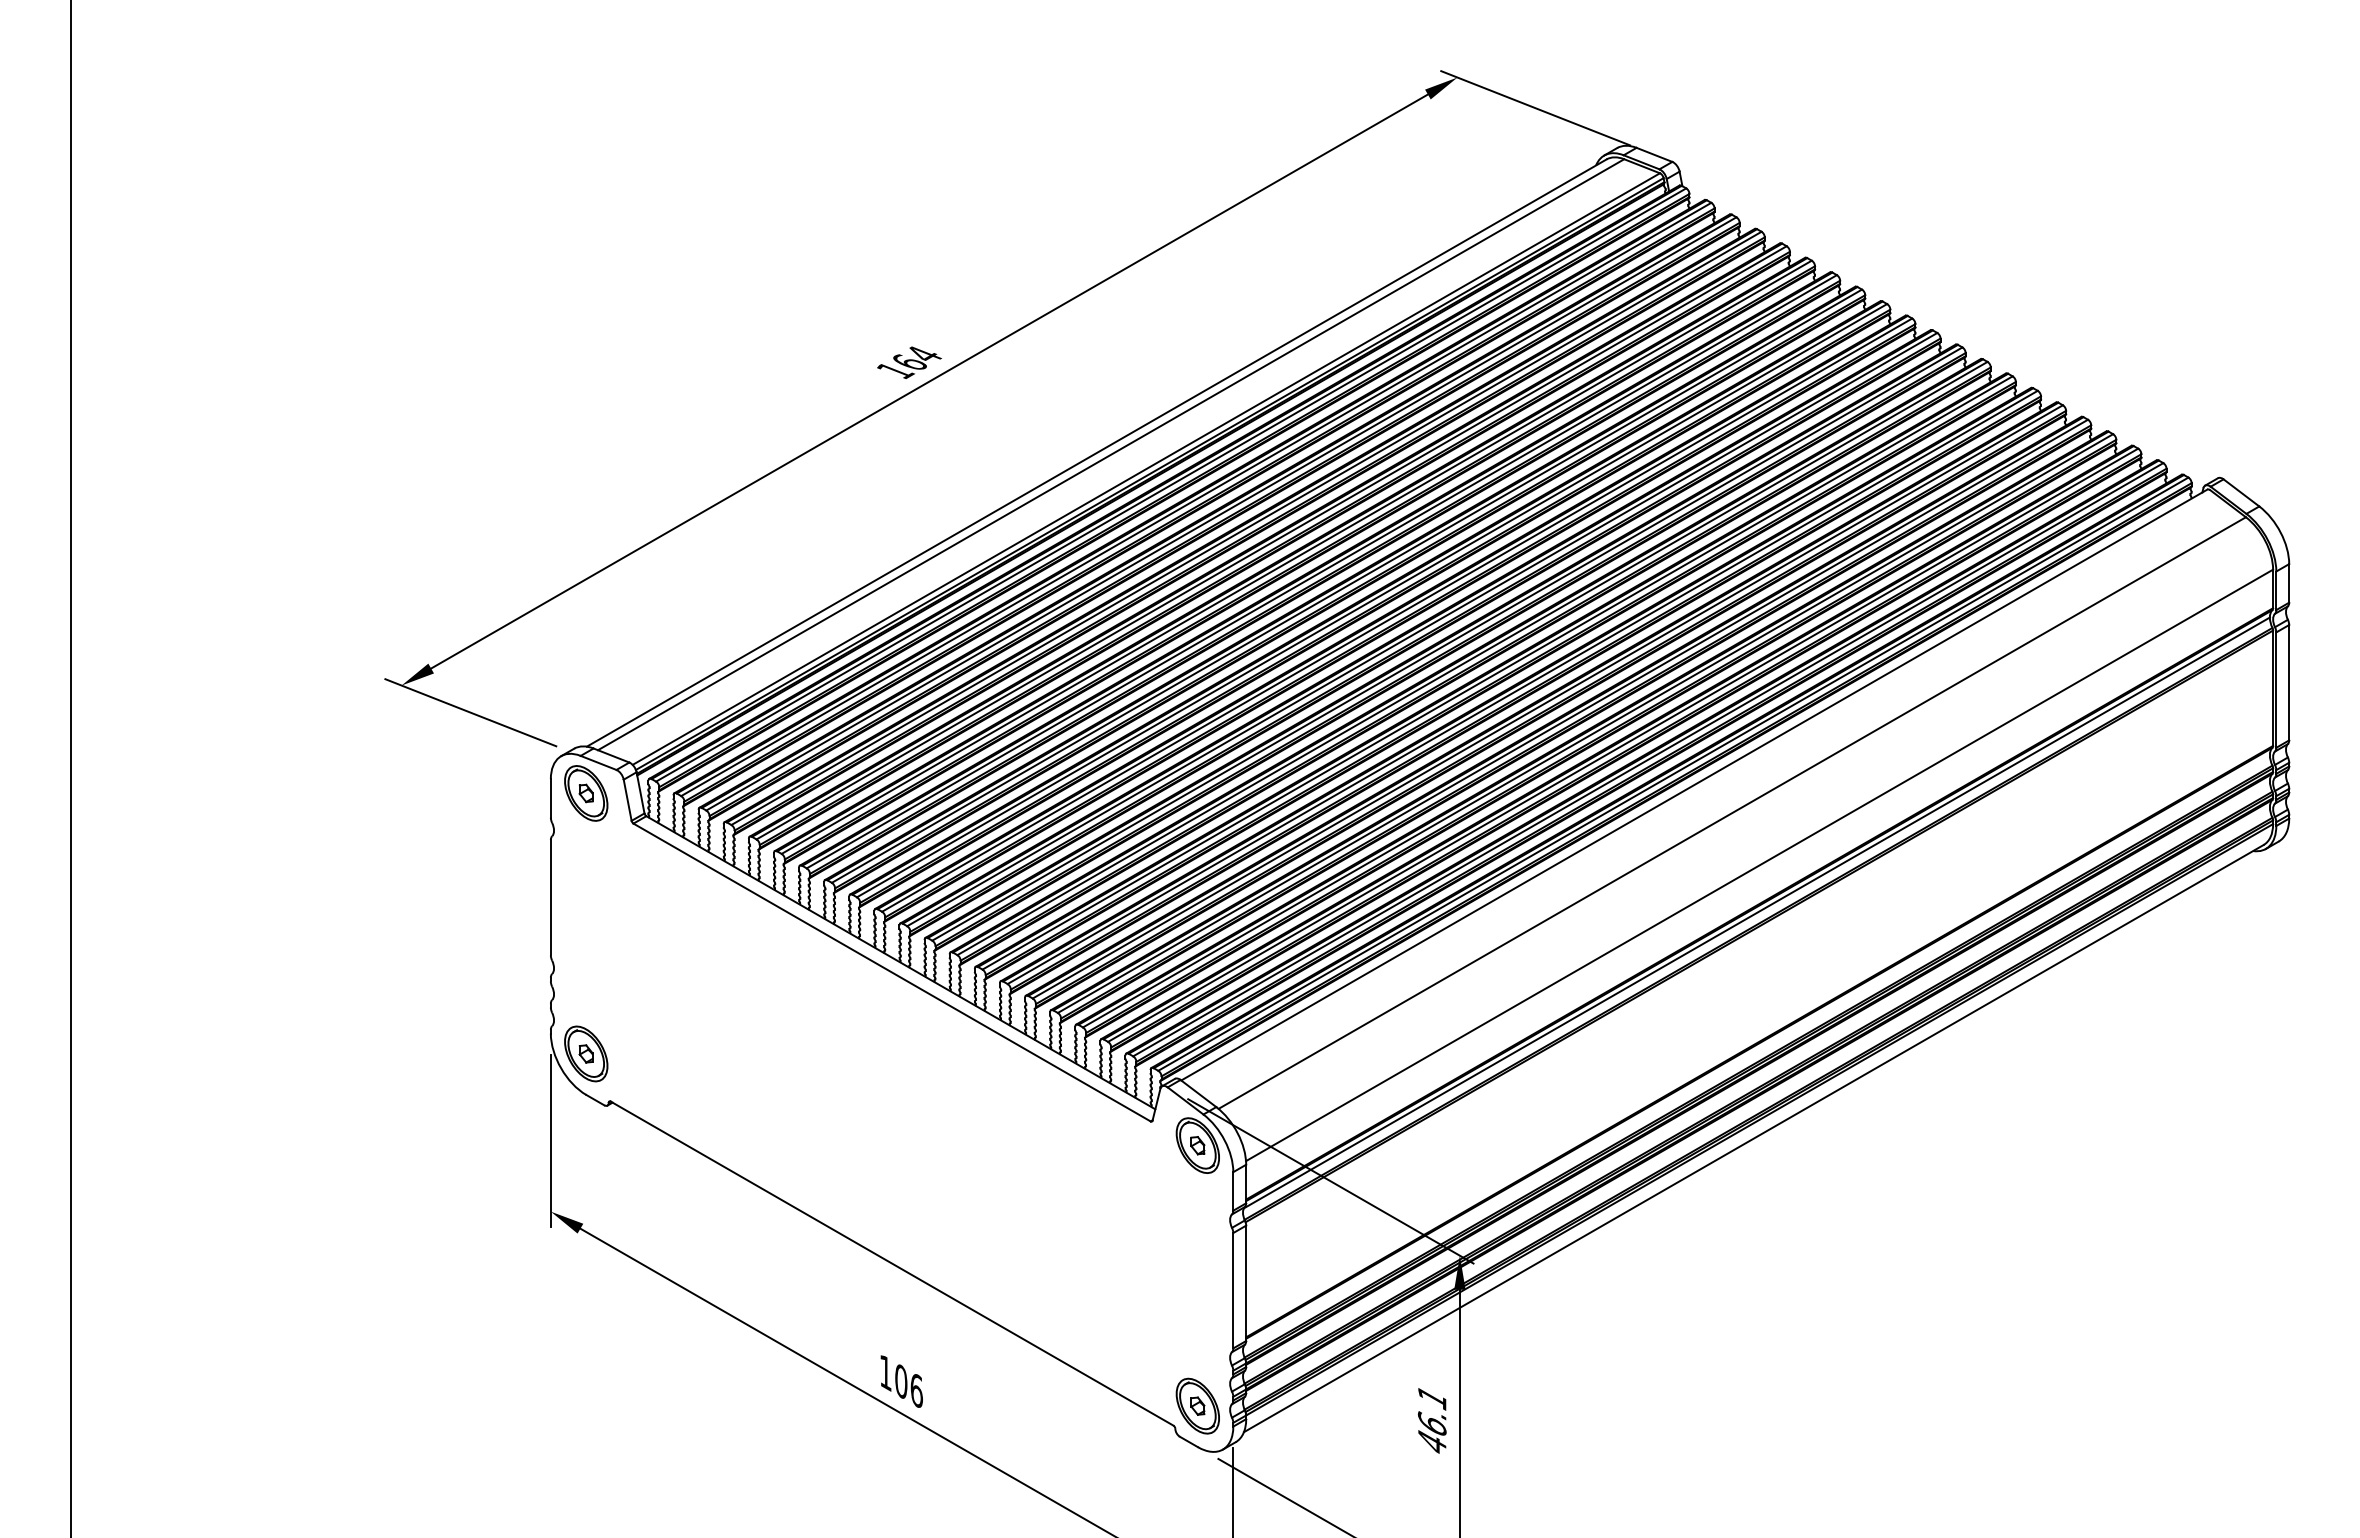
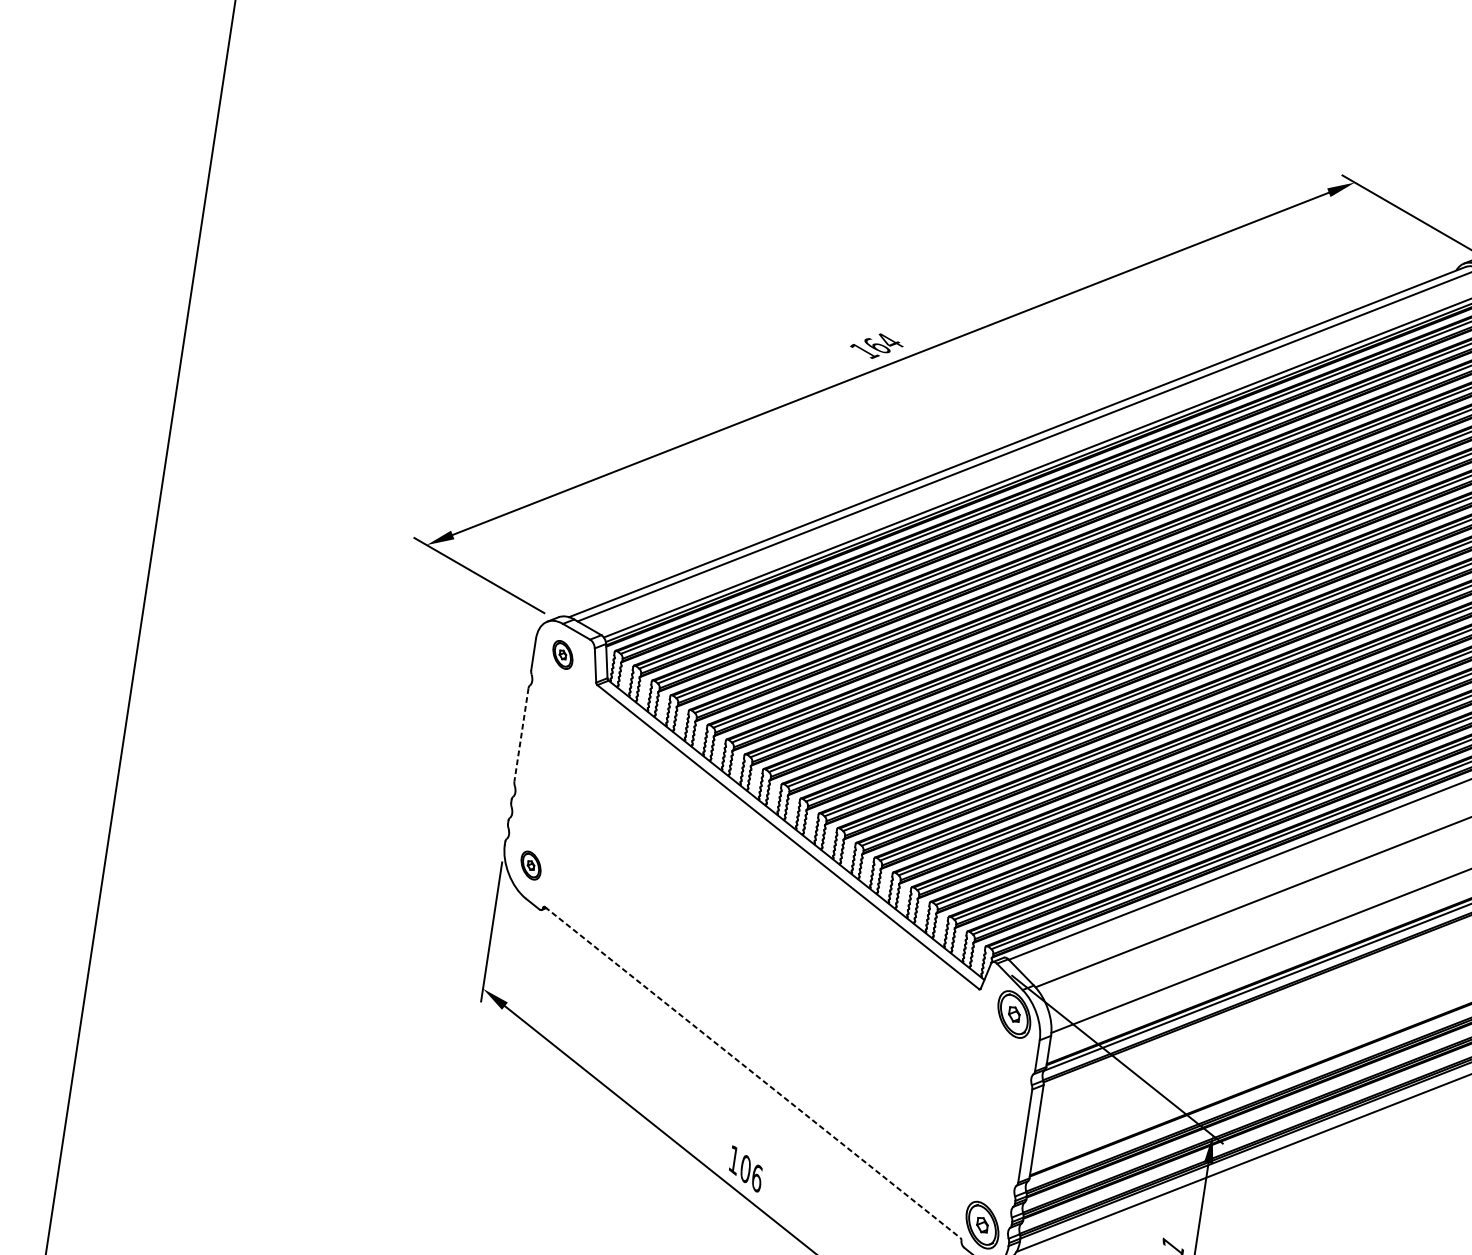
part: (586, 793) -> (563, 655), size x0.6
line: (550, 897) -> (521, 734), solid -> dashed
part: (586, 1053) -> (531, 865), size x0.6
line: (892, 1263) -> (753, 1072), solid -> dashed

